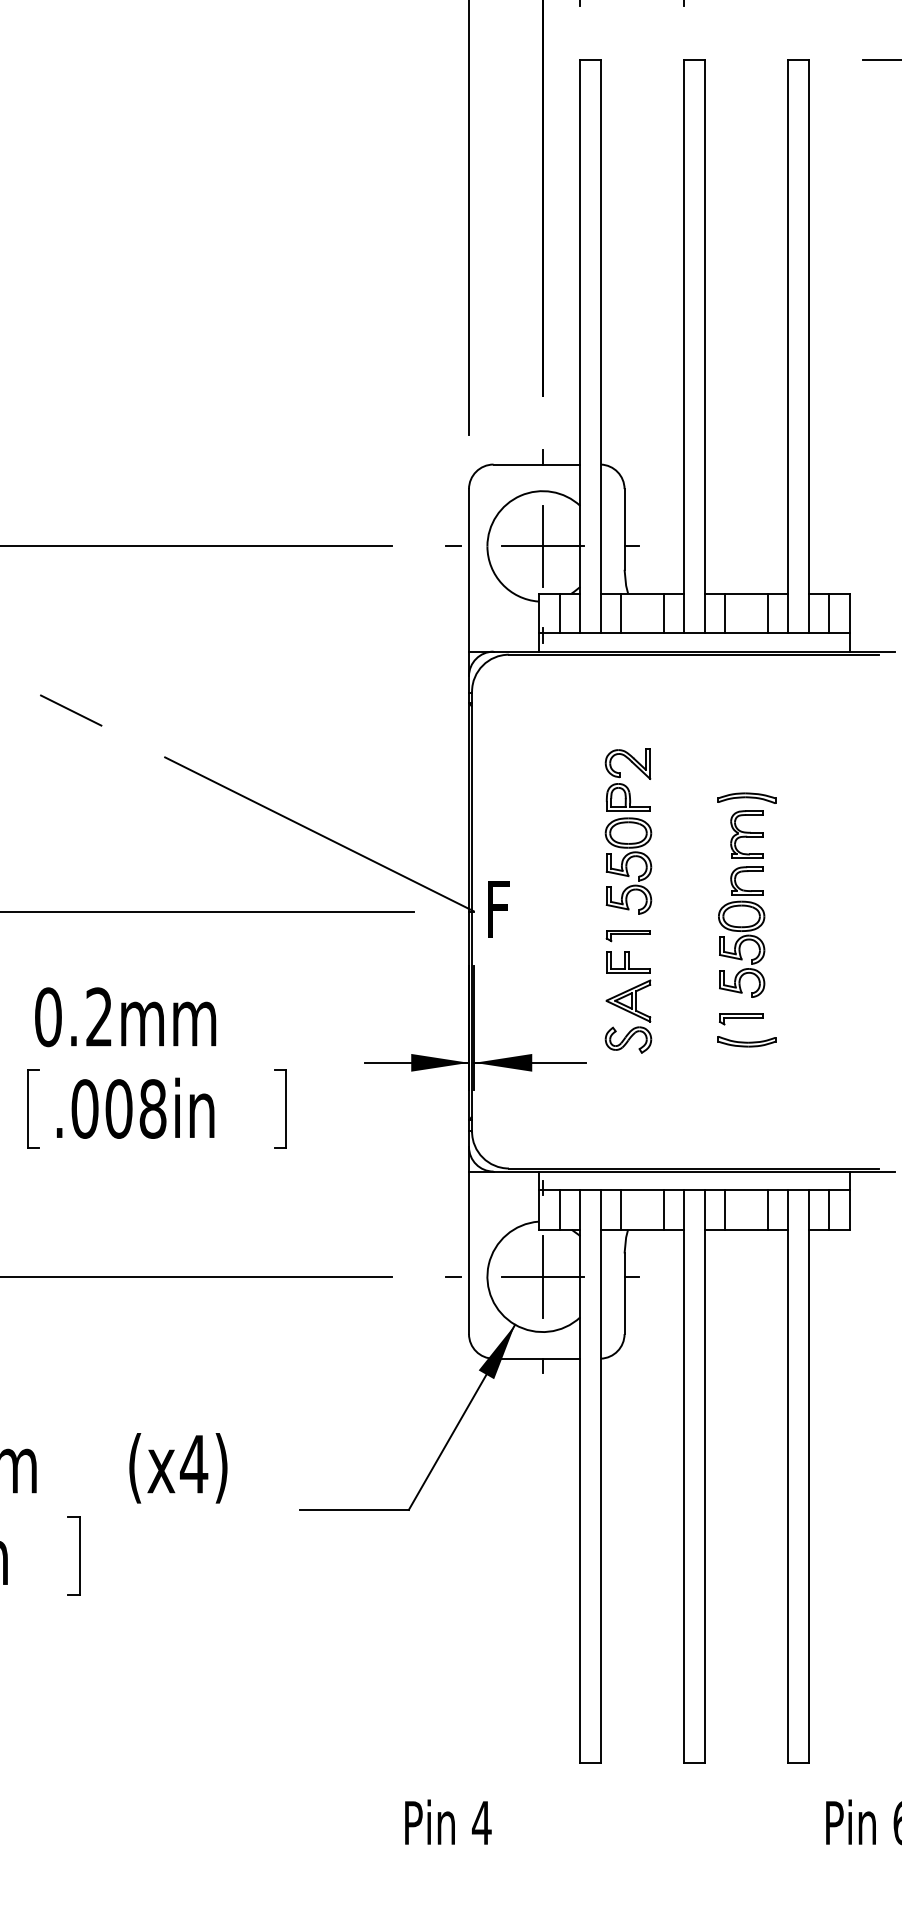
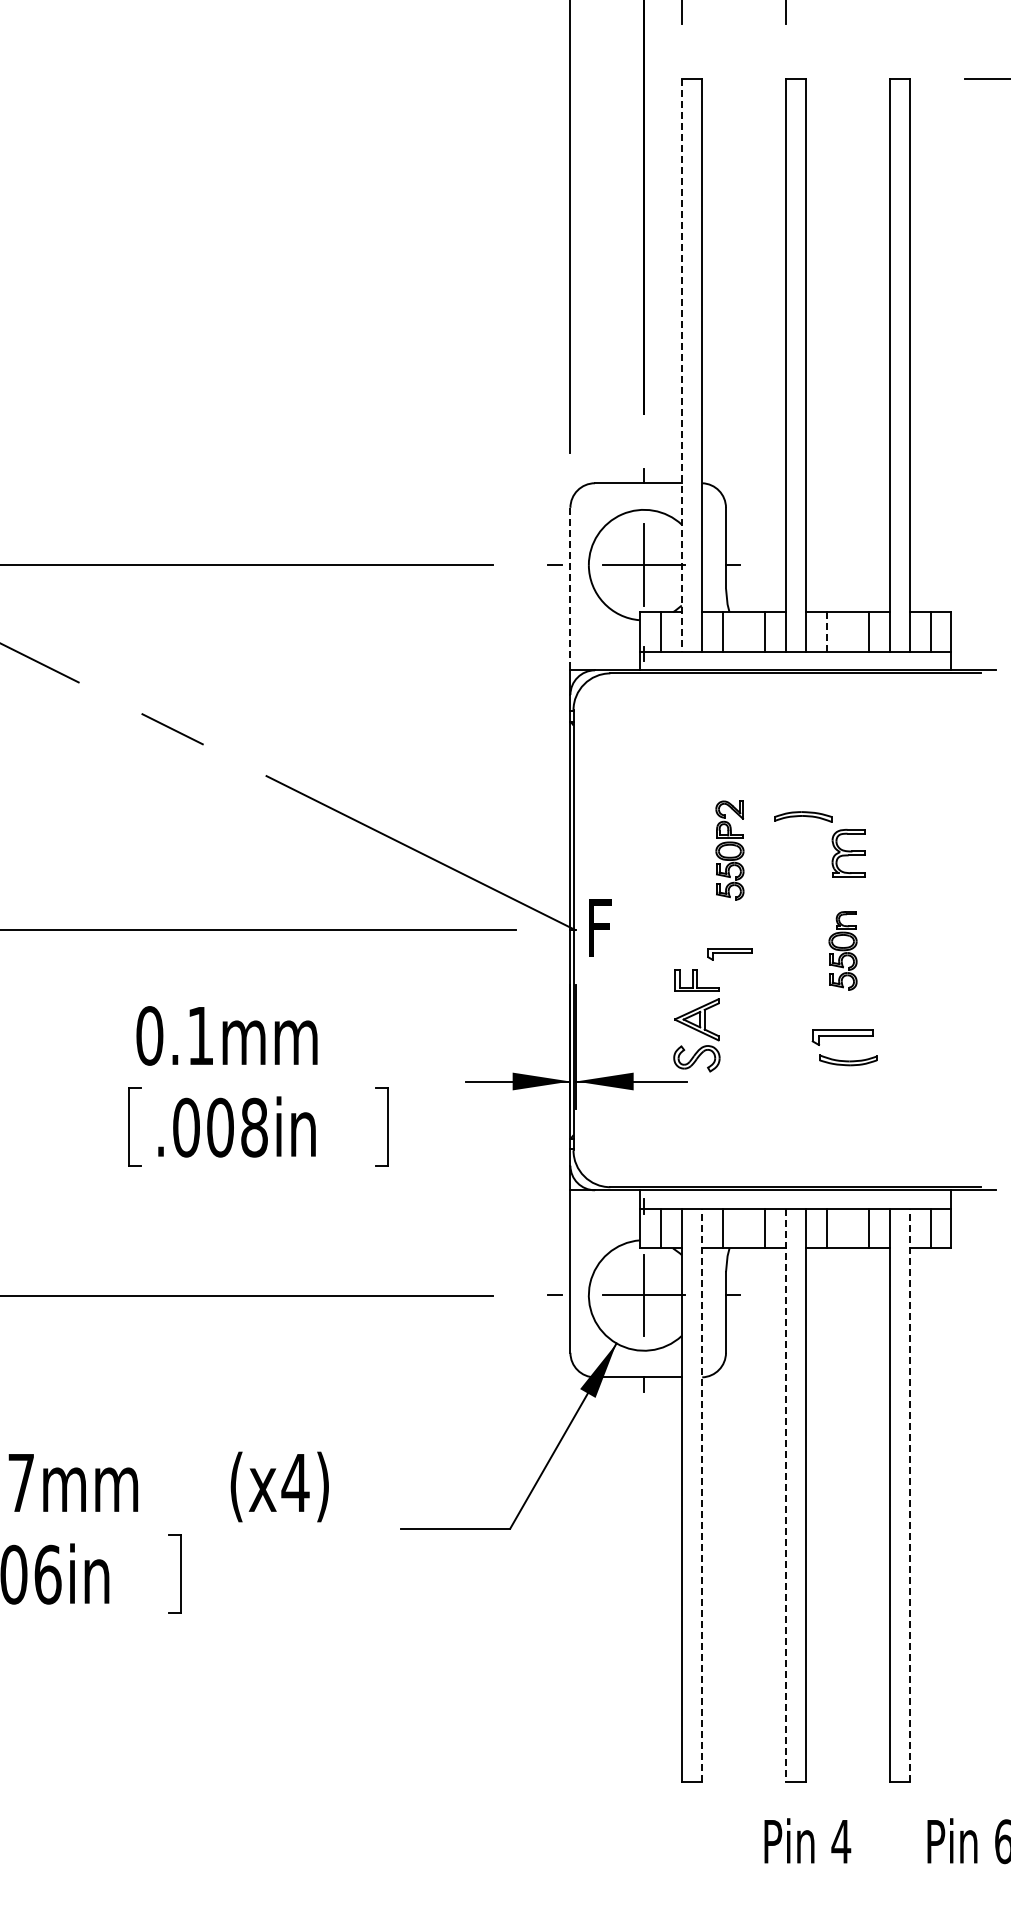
line: (580, 346) -> (681, 365), solid -> dashed
line: (469, 570) -> (570, 589), solid -> dashed
line: (725, 613) -> (826, 632), solid -> dashed
part: (747, 797) -> (803, 816), moved
part: (628, 831) -> (729, 850), size x0.6
part: (741, 931) -> (842, 950), size x0.6
part: (628, 1001) -> (696, 1020), moved
text: (98, 1016) -> (199, 1035), 0.2mm -> 0.1mm
part: (741, 1019) -> (842, 1038), size x1.4
line: (601, 1476) -> (702, 1495), solid -> dashed
line: (684, 1476) -> (785, 1495), solid -> dashed
line: (809, 1476) -> (910, 1495), solid -> dashed
text: (448, 1821) -> (807, 1840), moved

